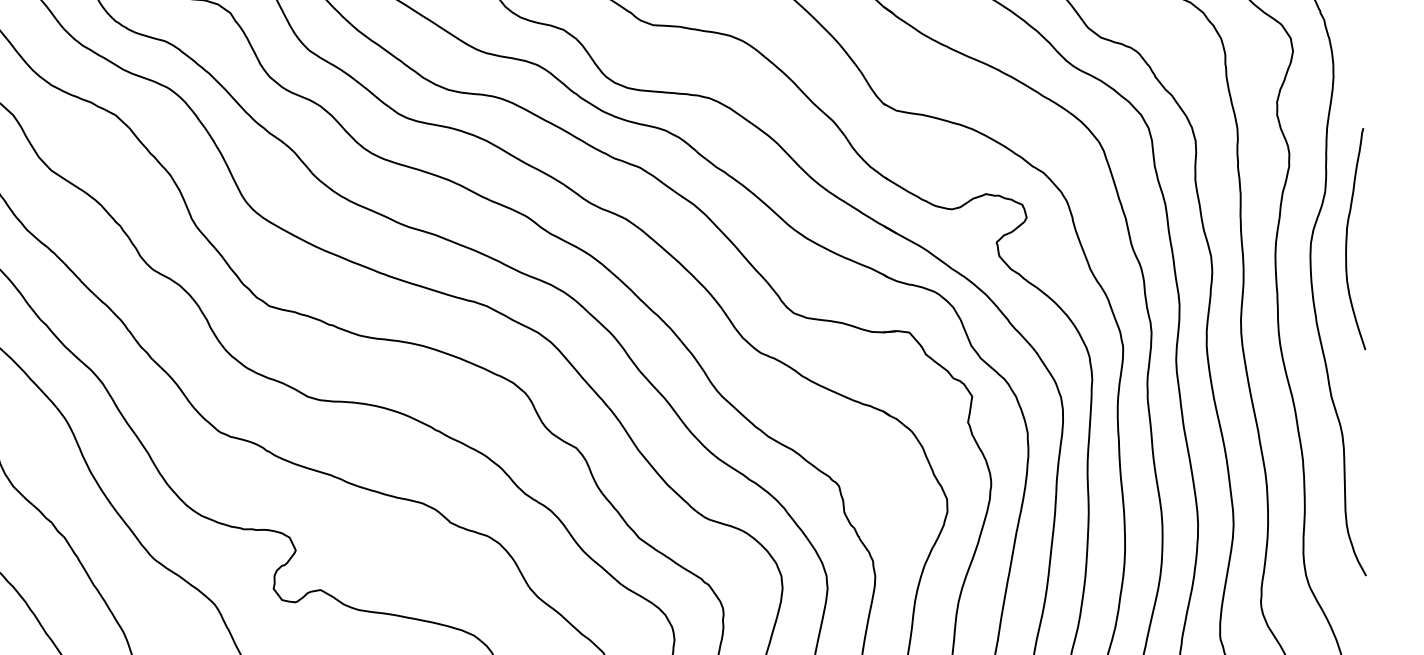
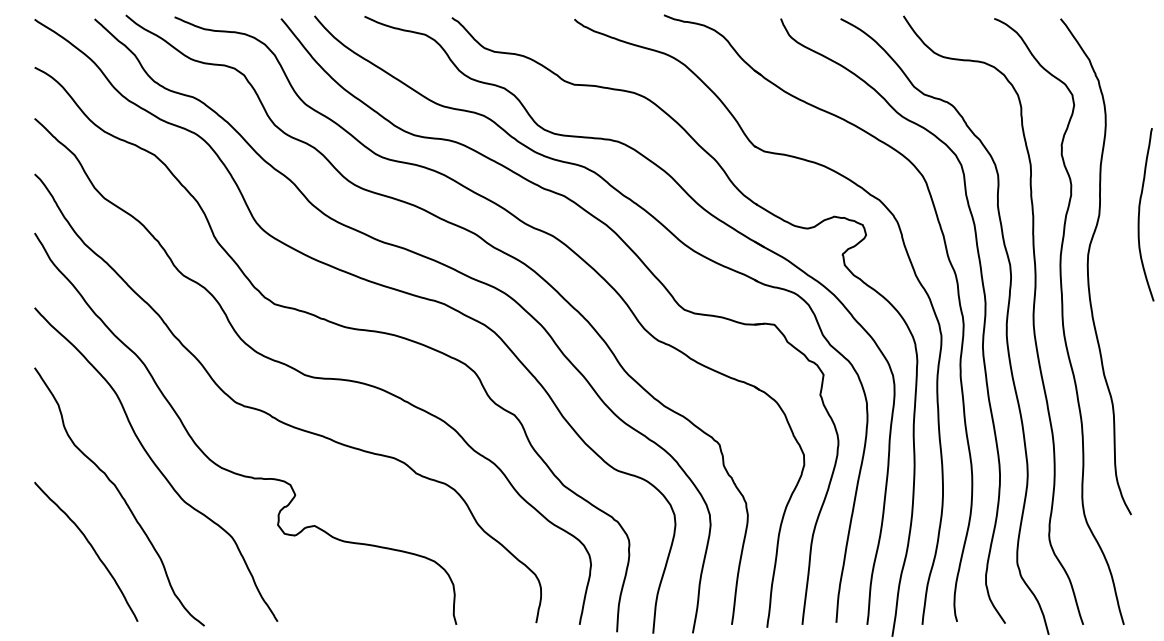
curve: (1348, 234) -> (1140, 211), moved

